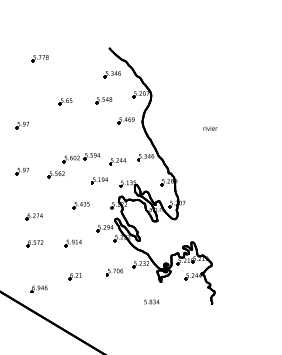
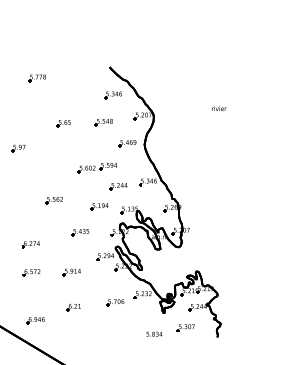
text: (210, 128) -> (219, 108), moved
part: (81, 158) -> (97, 168), moved
part: (21, 171) -> (17, 197), removed
part: (181, 295) -> (185, 327), added

